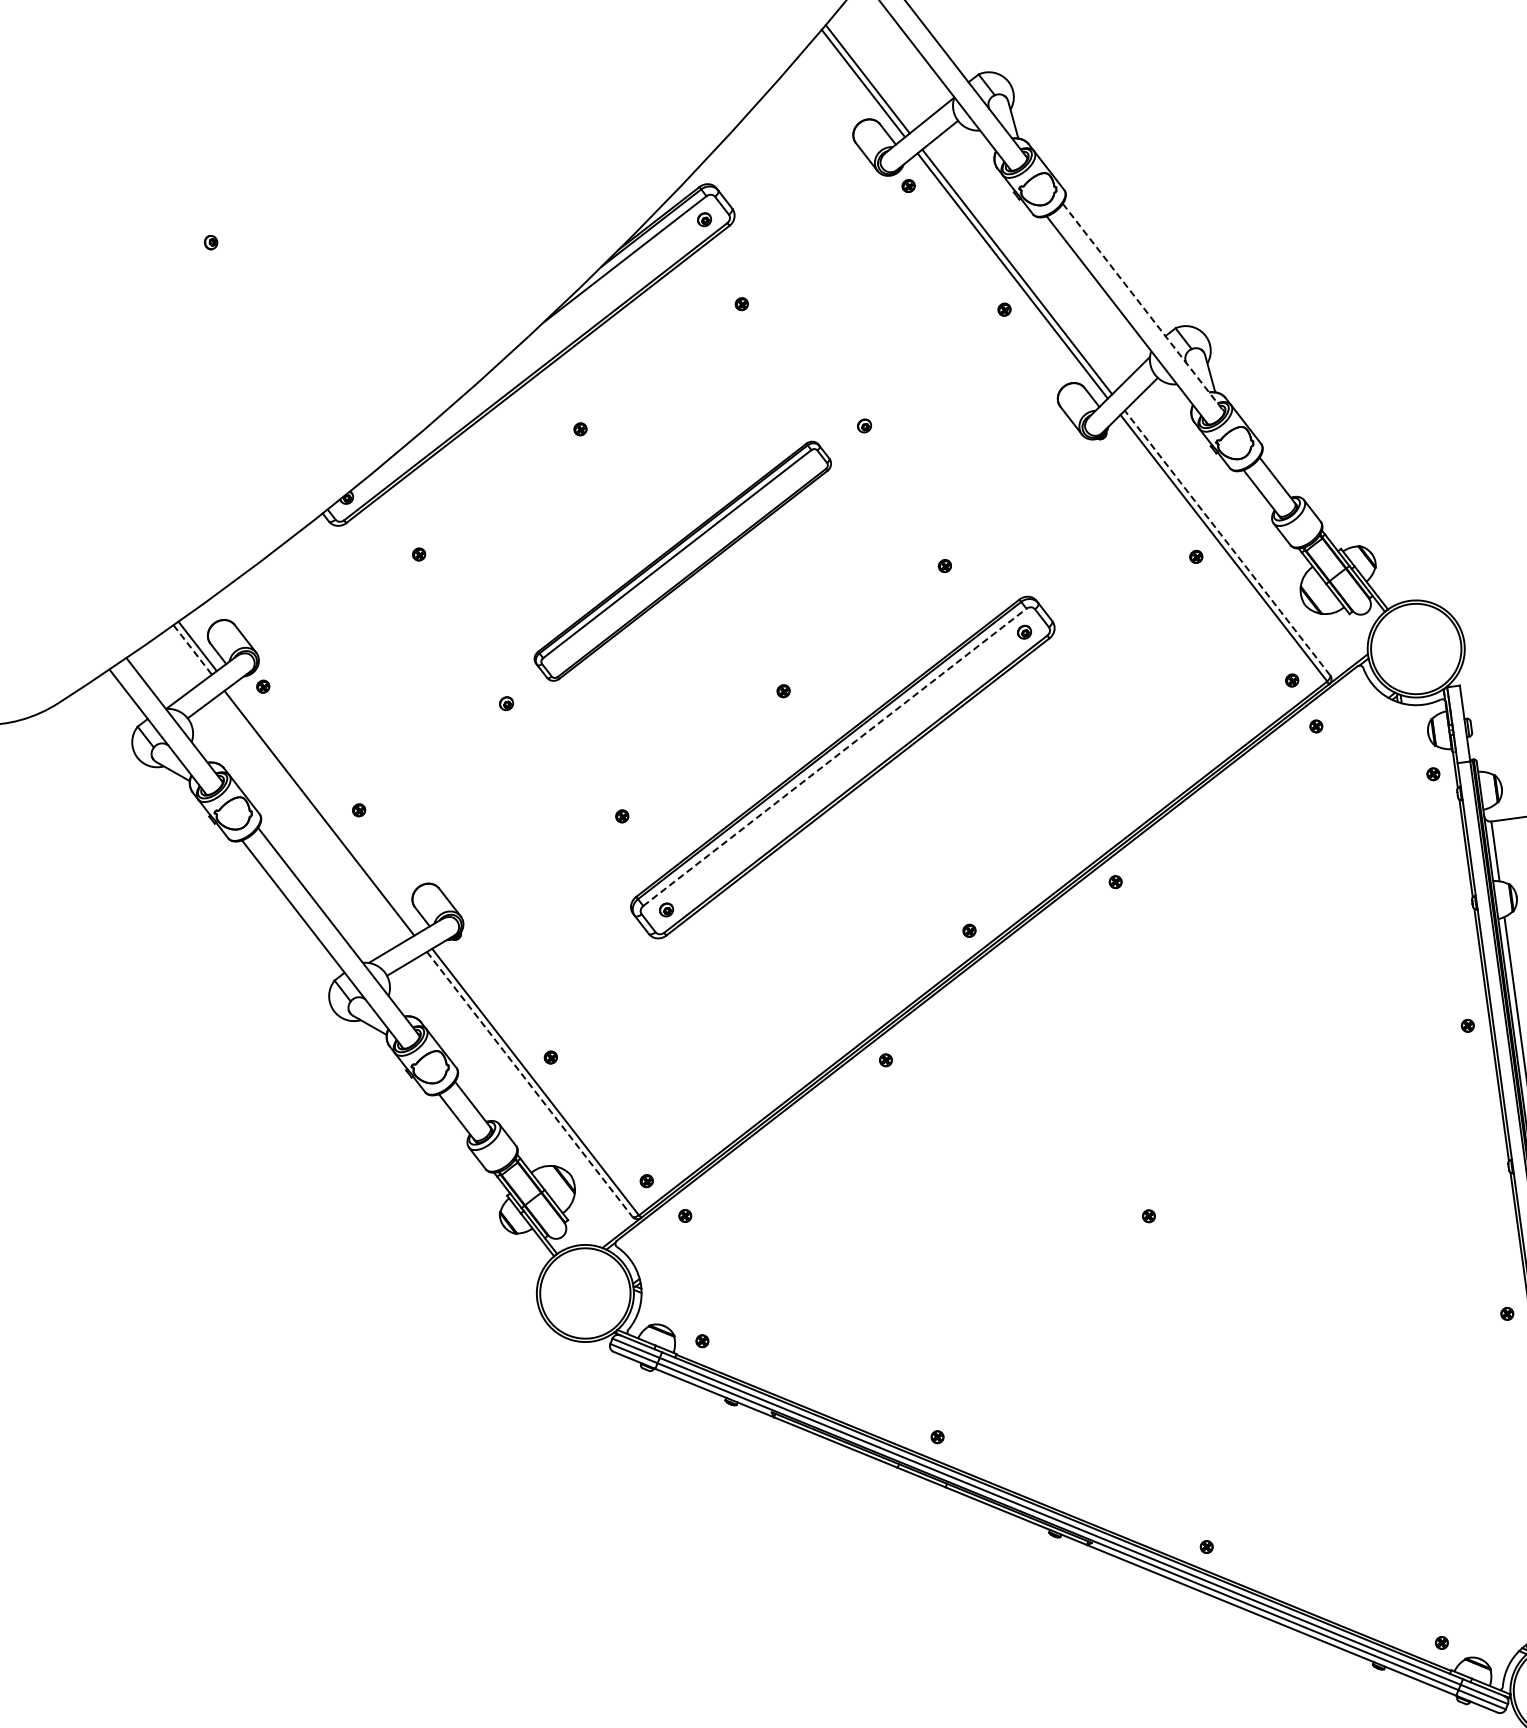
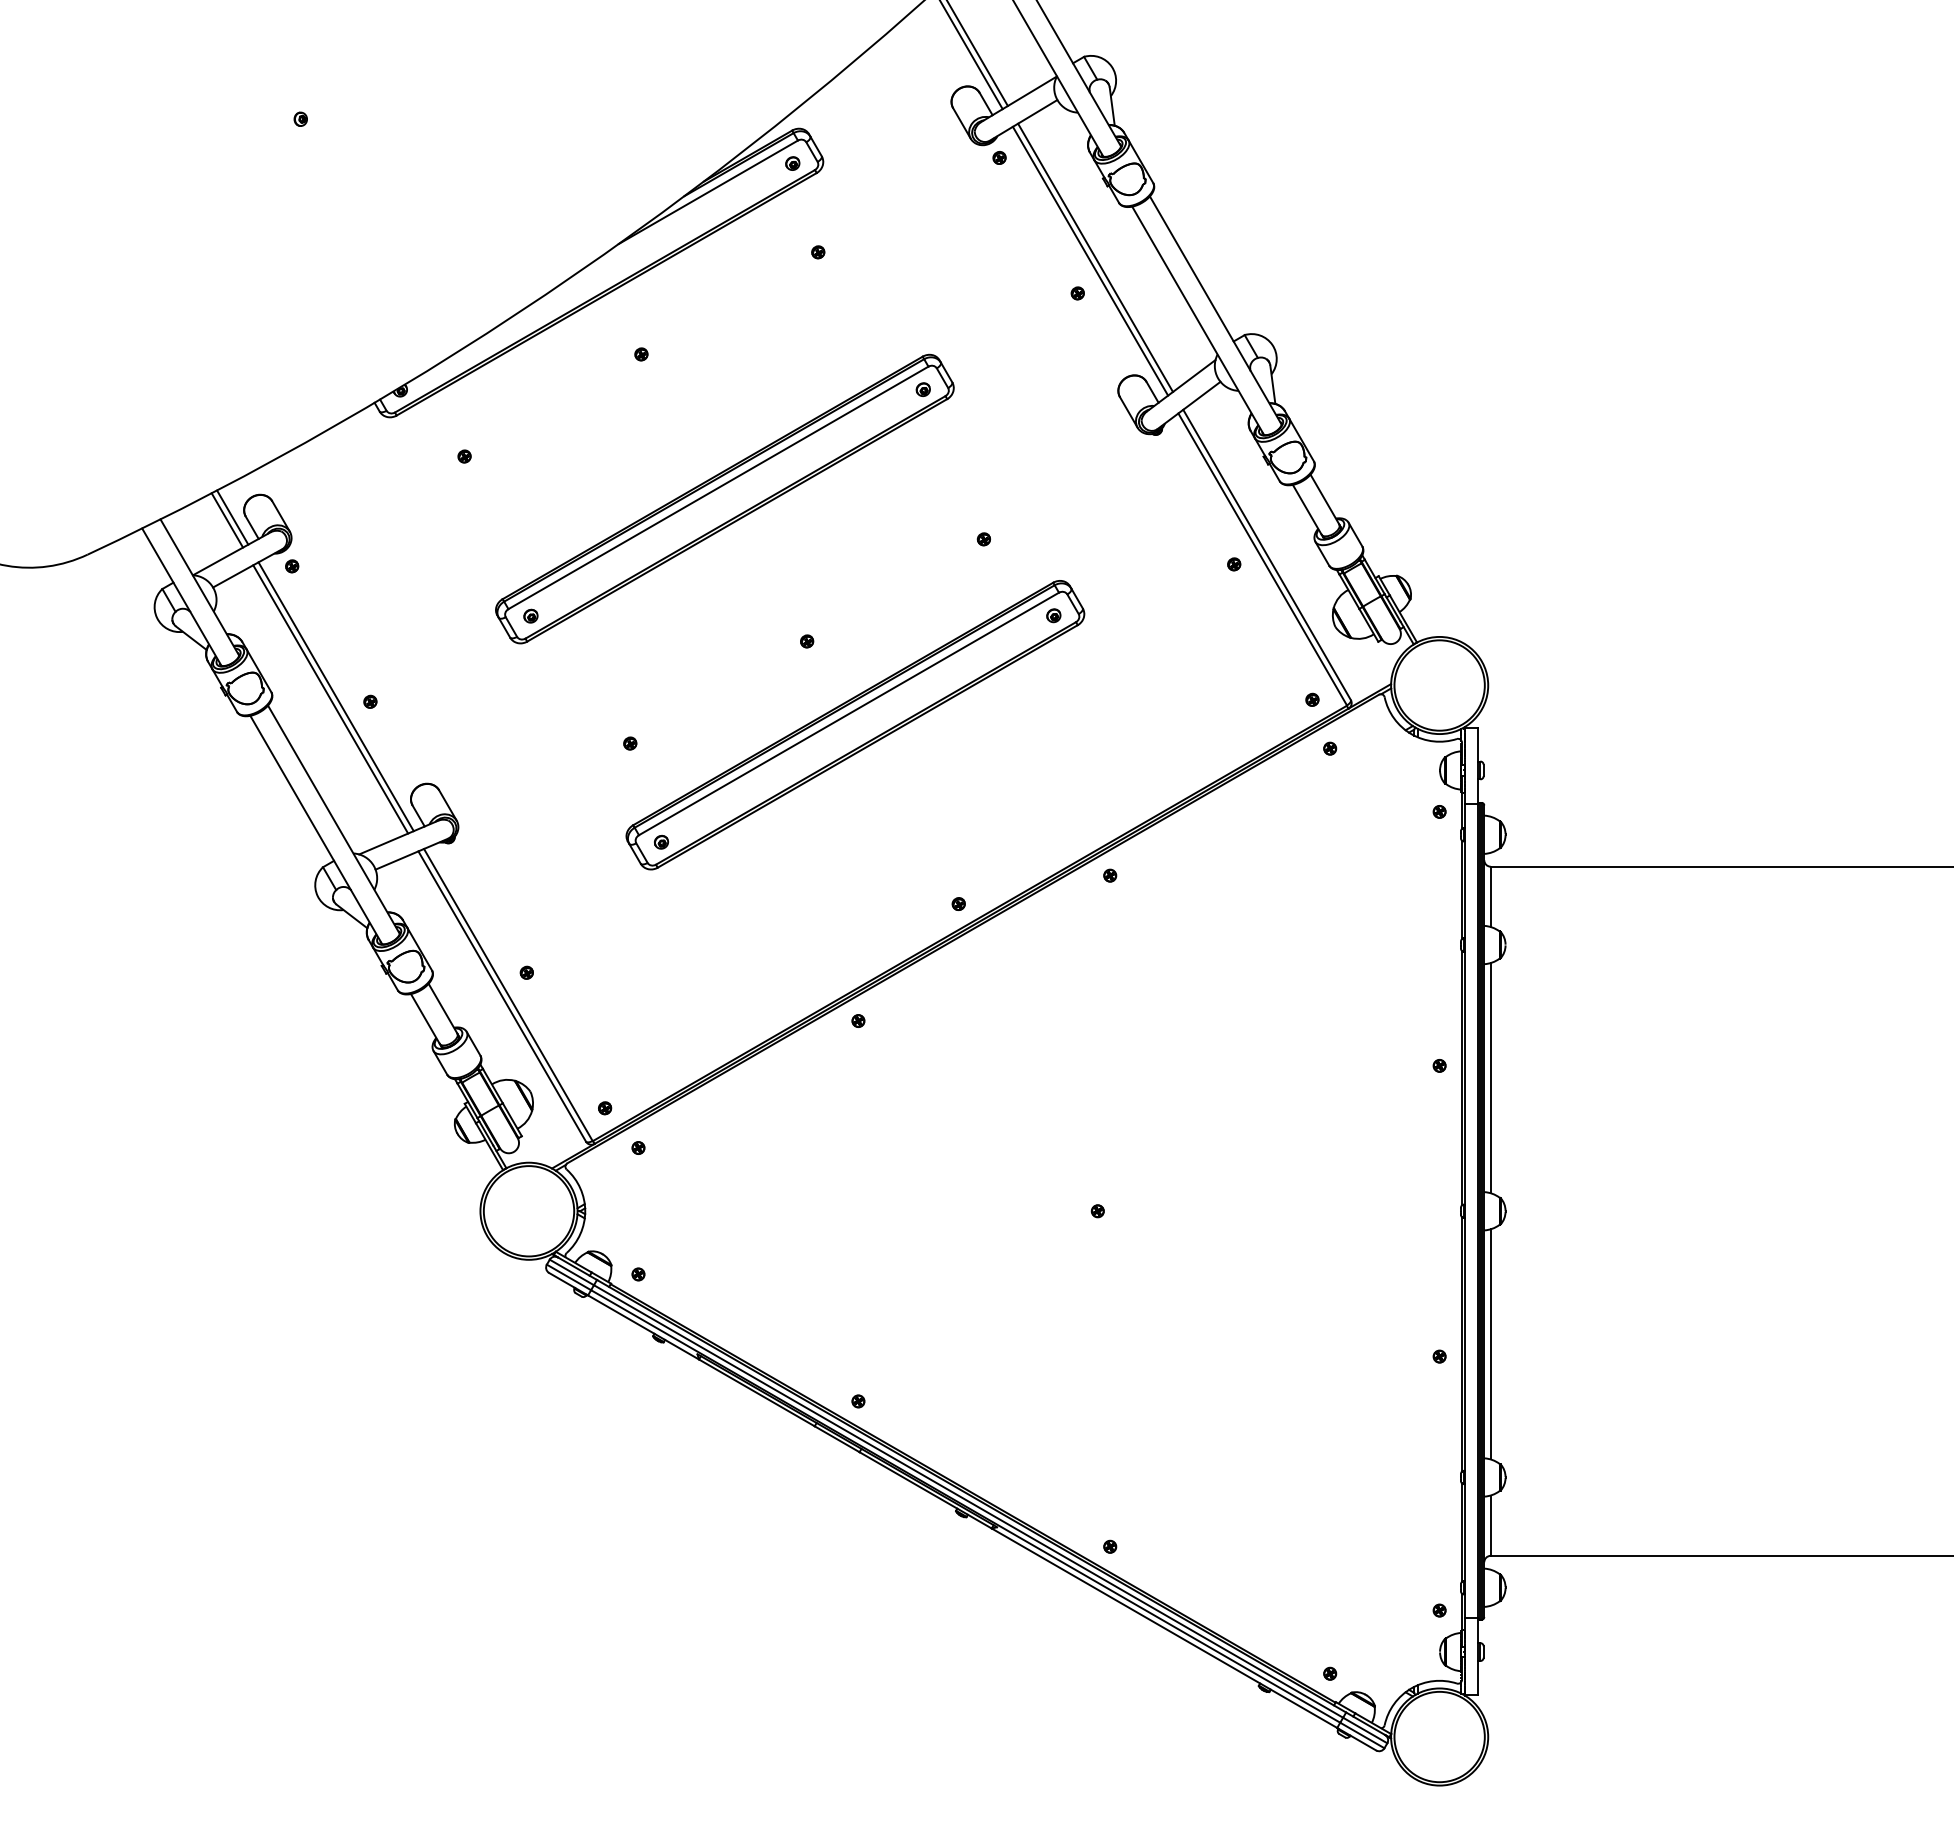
line: (1143, 307) -> (1215, 310), dashed -> solid
line: (1227, 542) -> (1267, 554), dashed -> solid
part: (682, 560) -> (724, 498), size x1.43
line: (192, 650) -> (227, 520), dashed -> solid
line: (835, 756) -> (849, 713), dashed -> solid
line: (323, 809) -> (335, 696), added
line: (529, 1084) -> (502, 996), dashed -> solid

